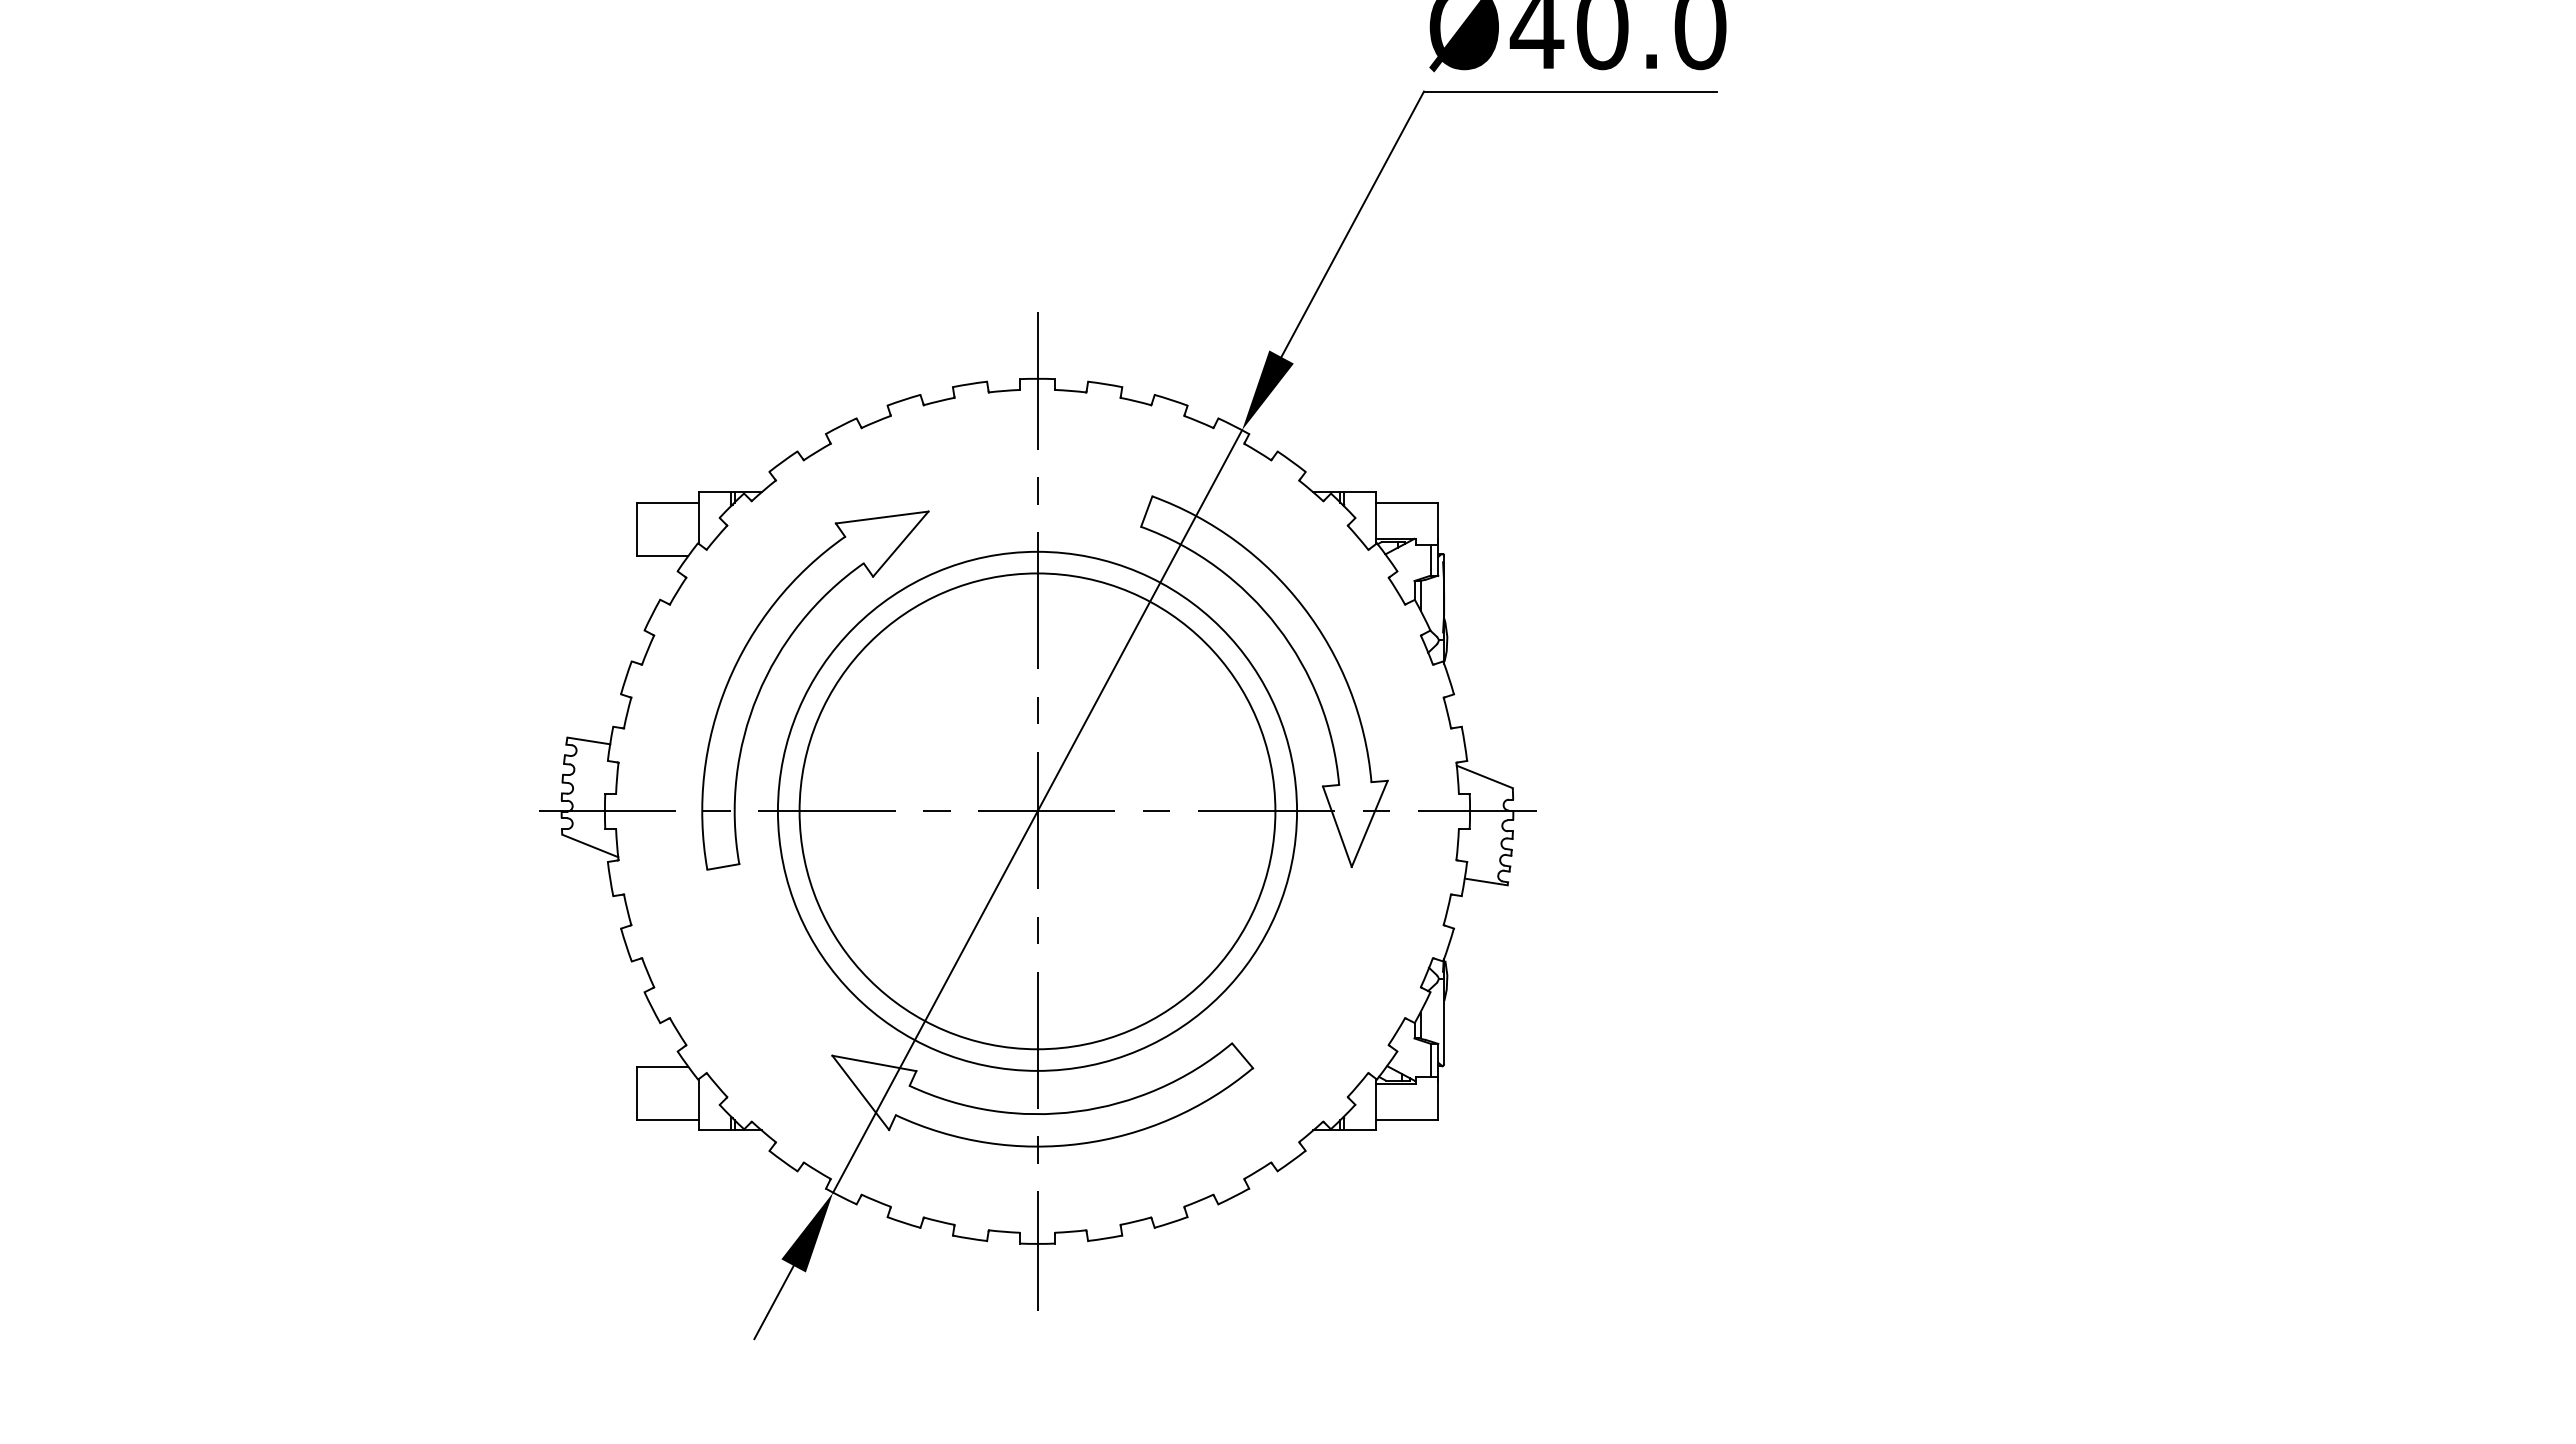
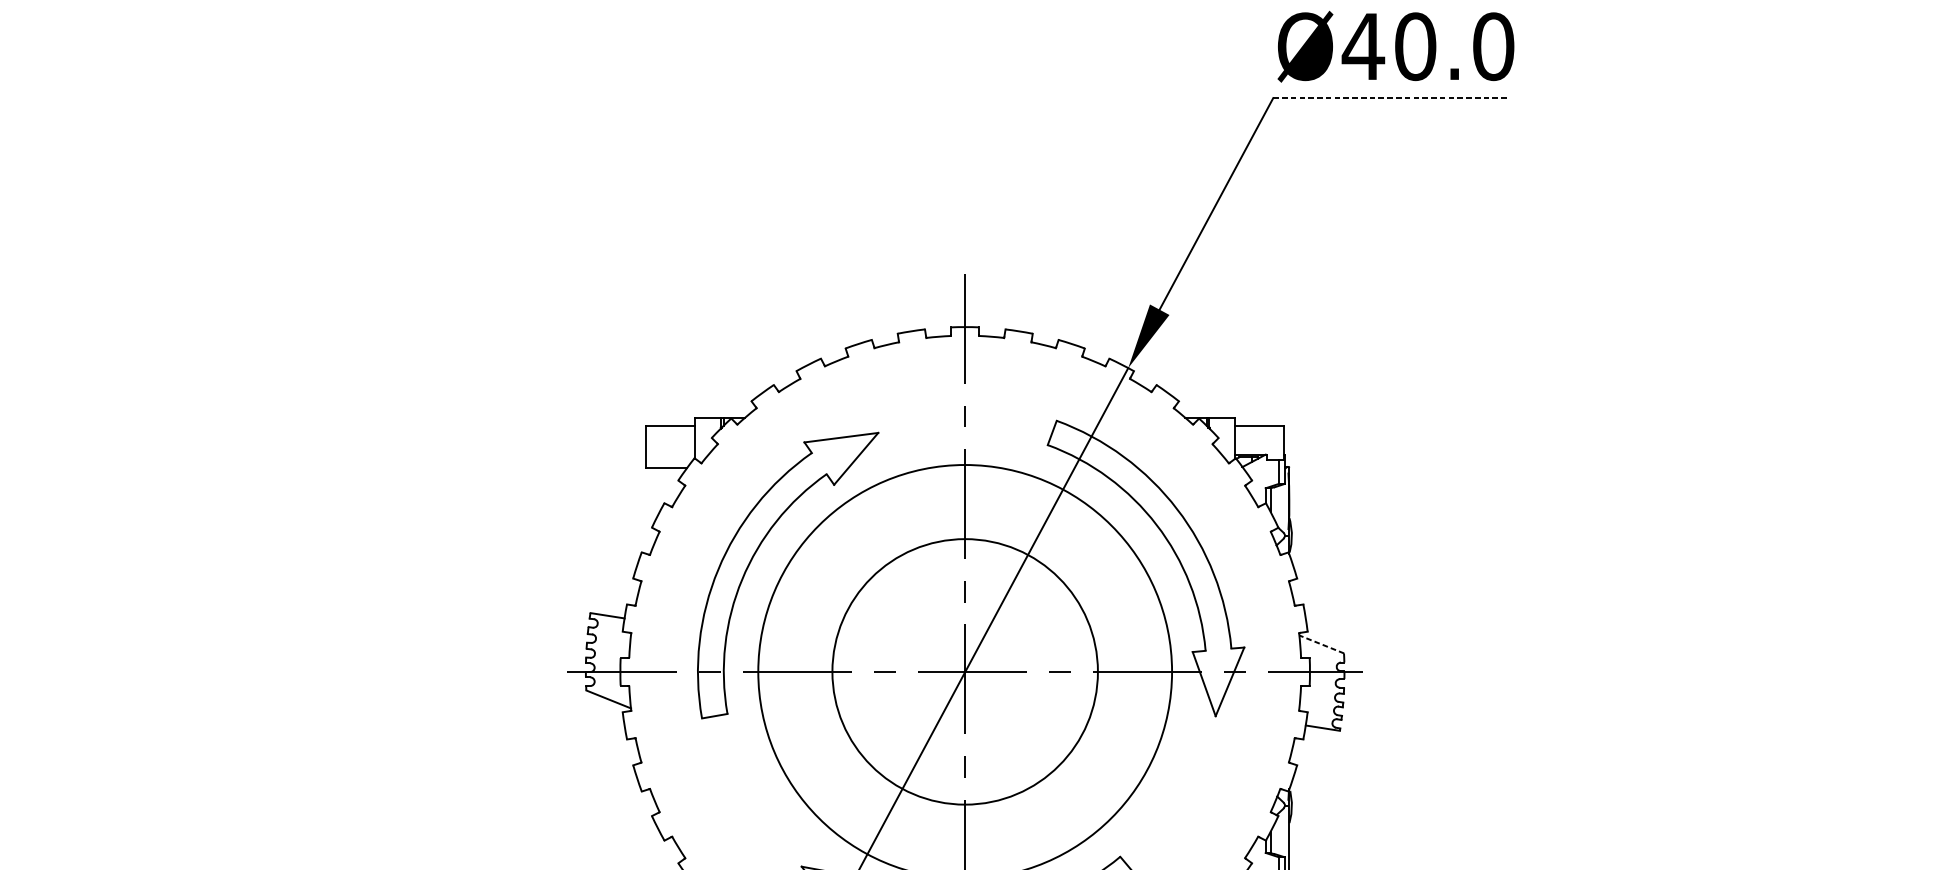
line: (1570, 91) -> (1390, 98), solid -> dashed
line: (1484, 776) -> (1321, 644), solid -> dashed
circle: (1037, 811) -> (965, 671), size x0.7

